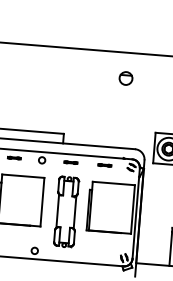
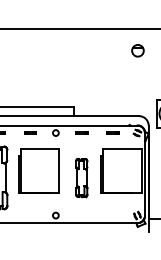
part: (125, 78) -> (137, 50), moved
part: (66, 211) -> (81, 177), size x0.6

